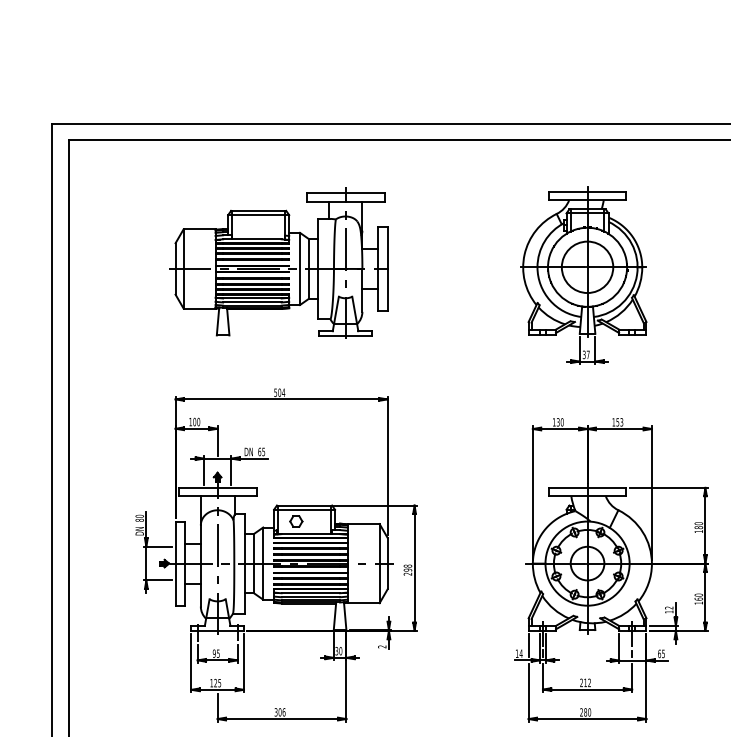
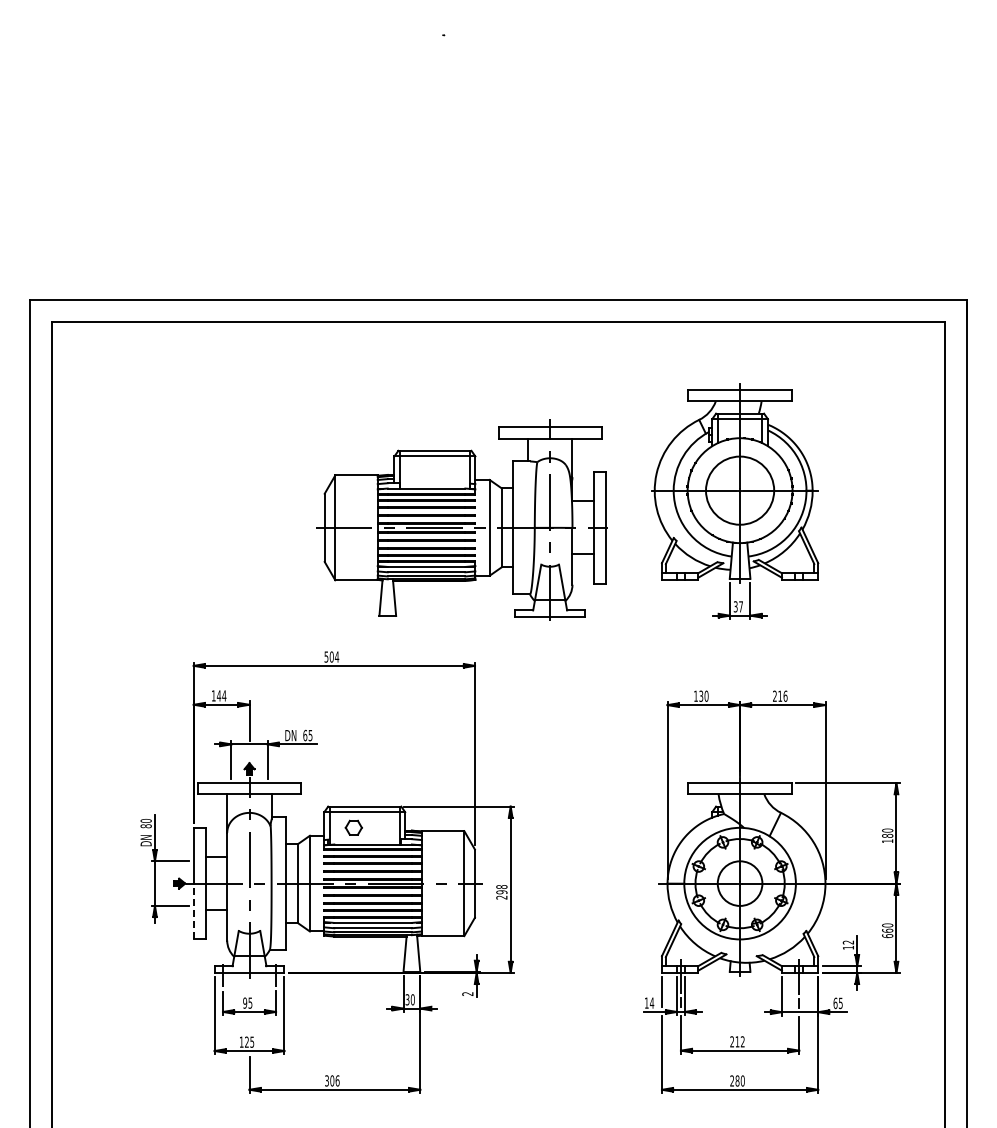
part: (278, 262) -> (461, 519), moved
text: (196, 421) -> (221, 695), 100 -> 144
text: (618, 421) -> (780, 695), 153 -> 216
line: (175, 584) -> (193, 911), solid -> dashed
text: (698, 603) -> (887, 936), 160 -> 660

